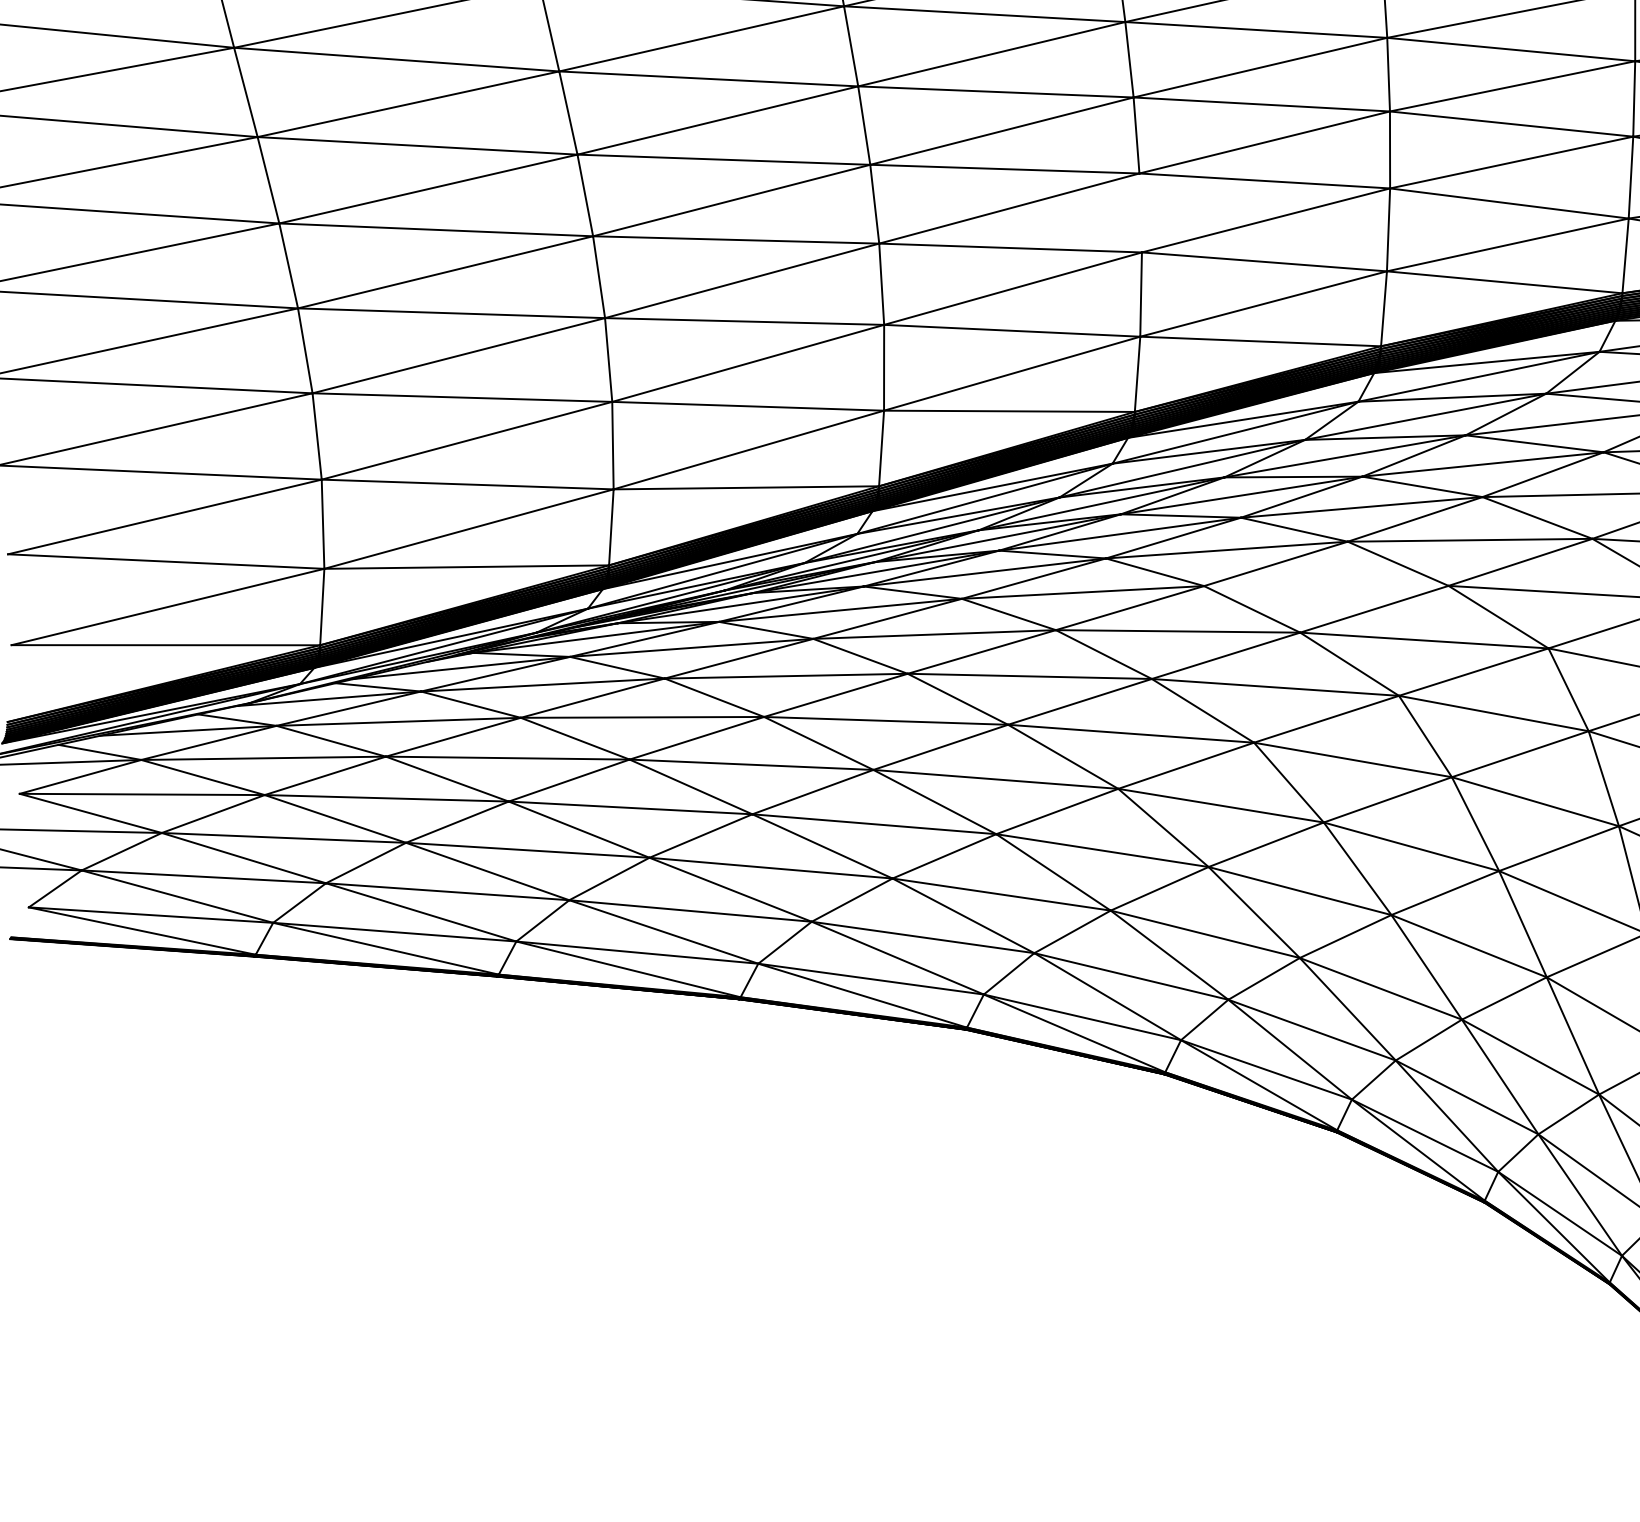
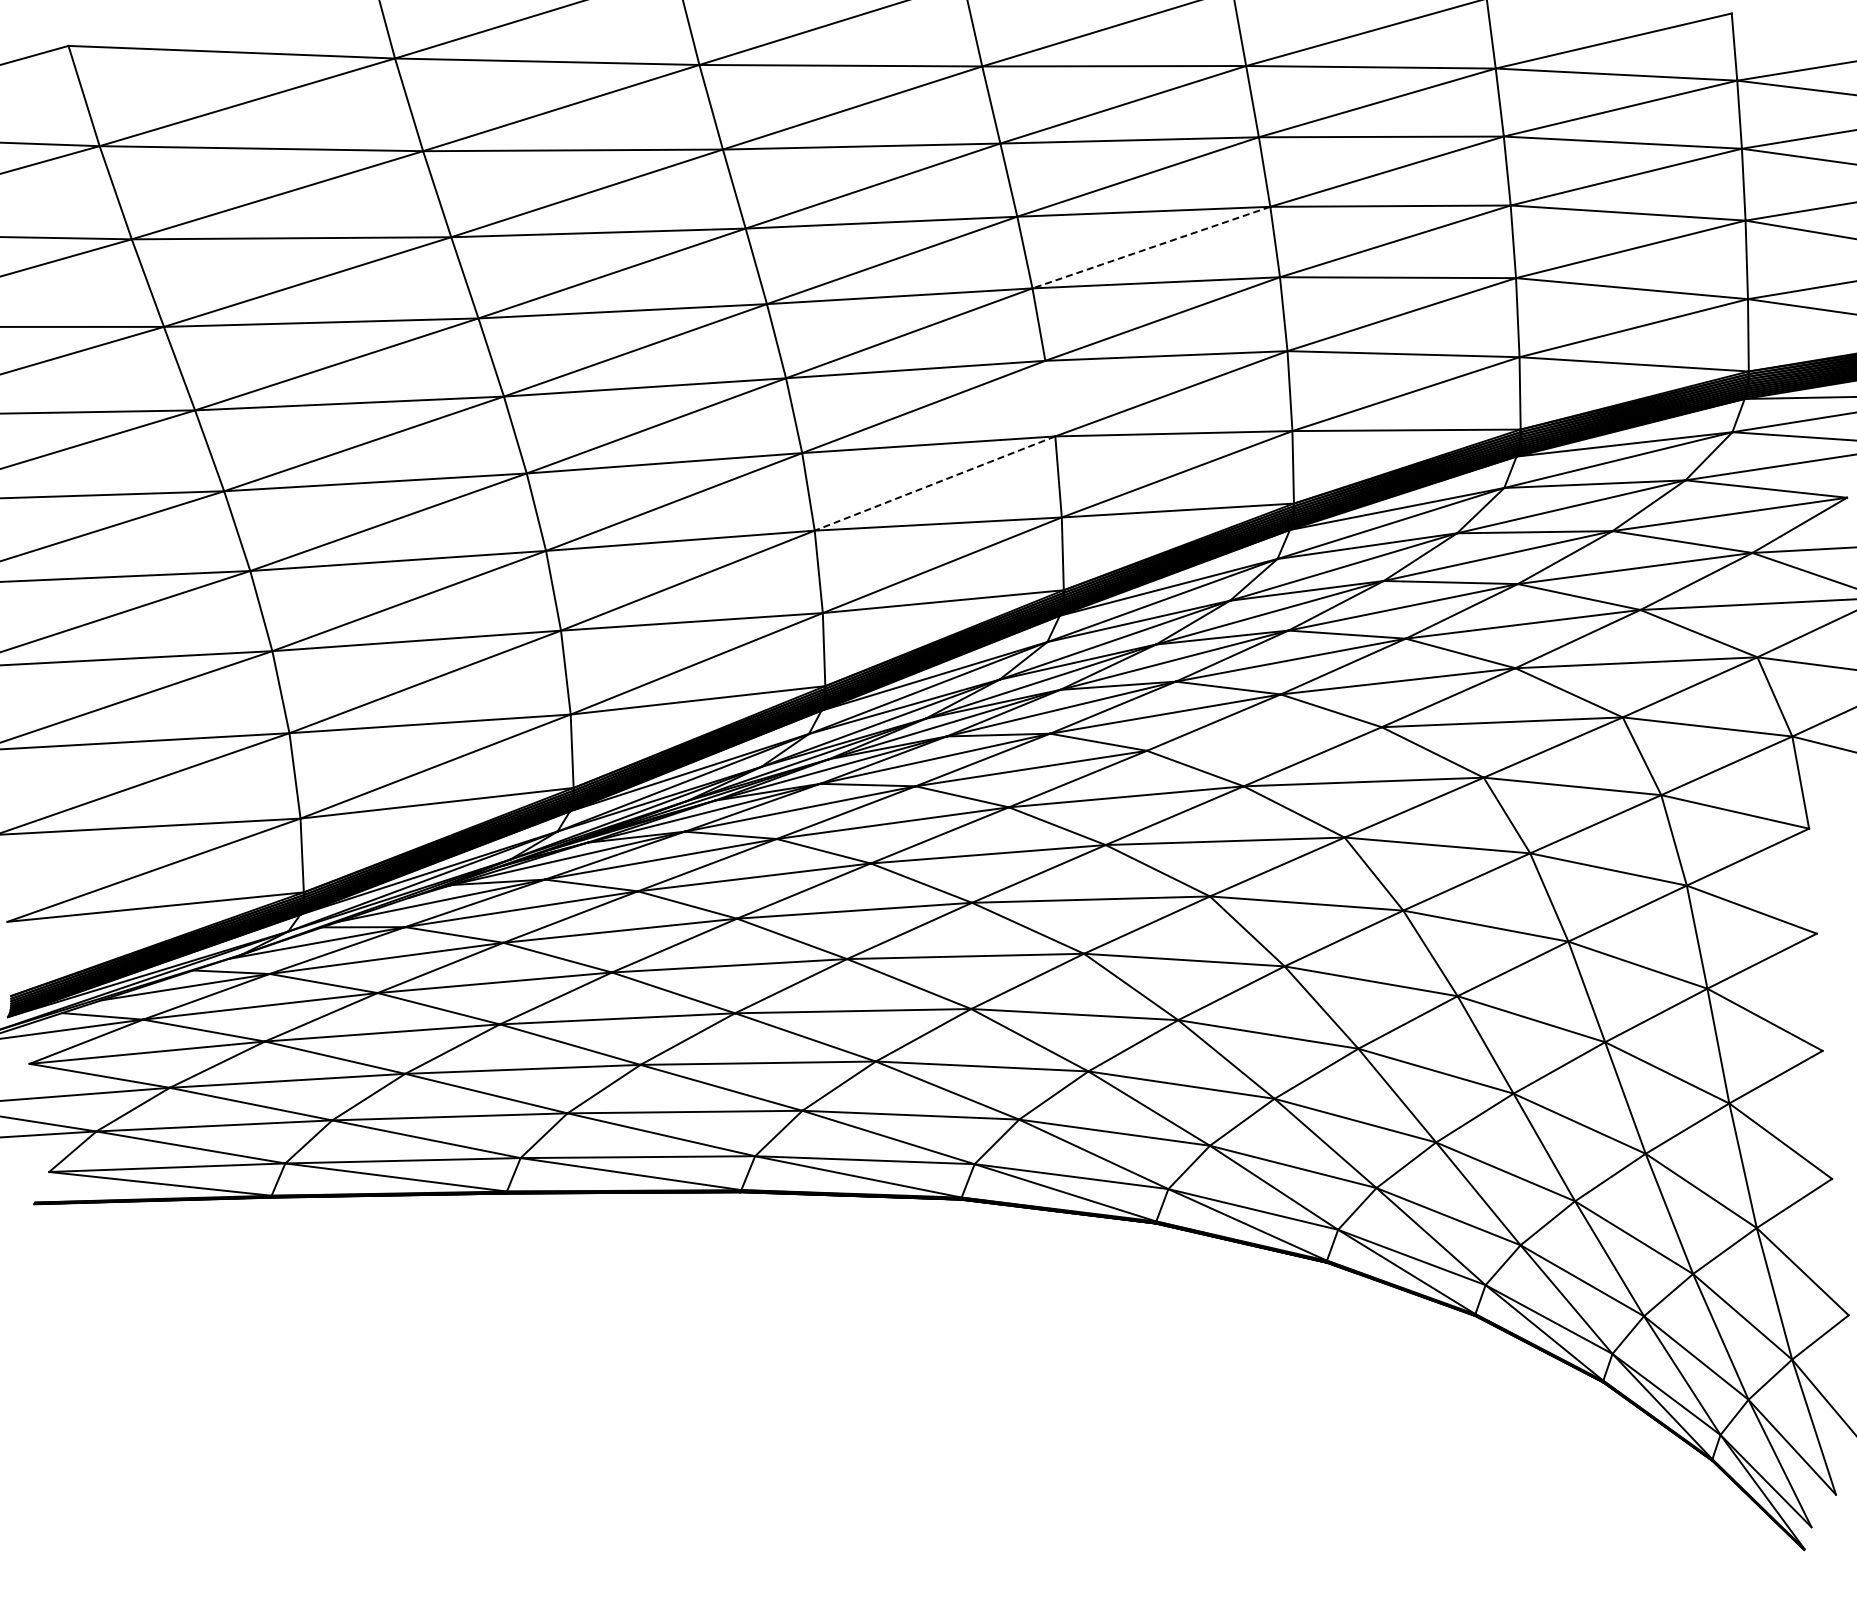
line: (1260, 67) -> (1151, 247), solid -> dashed
line: (1012, 288) -> (934, 483), solid -> dashed

